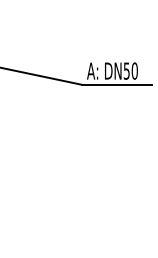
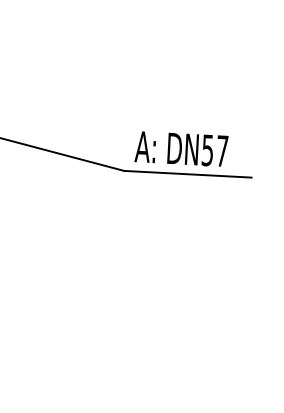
text: (134, 70) -> (221, 149), DN50 -> DN57

